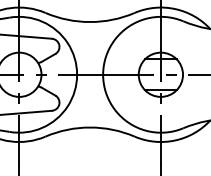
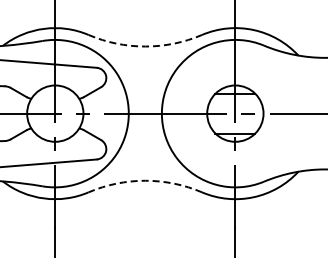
arc: (90, 22) -> (145, 46), solid -> dashed
arc: (90, 127) -> (145, 180), solid -> dashed

